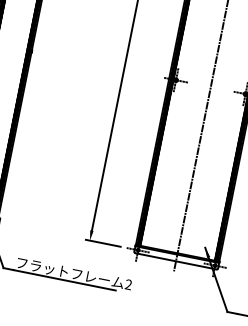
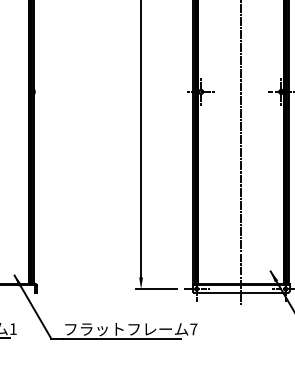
text: (128, 284) -> (193, 329), 2 -> 7

